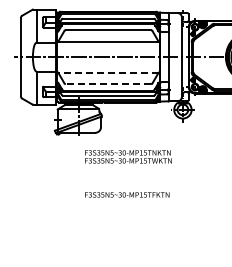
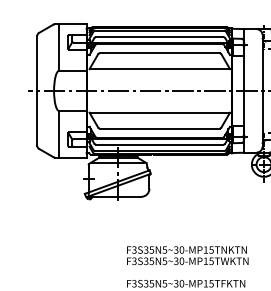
line: (107, 72) -> (158, 112), dashed -> solid
line: (108, 84) -> (159, 129), dashed -> solid
text: (128, 156) -> (187, 255), moved

